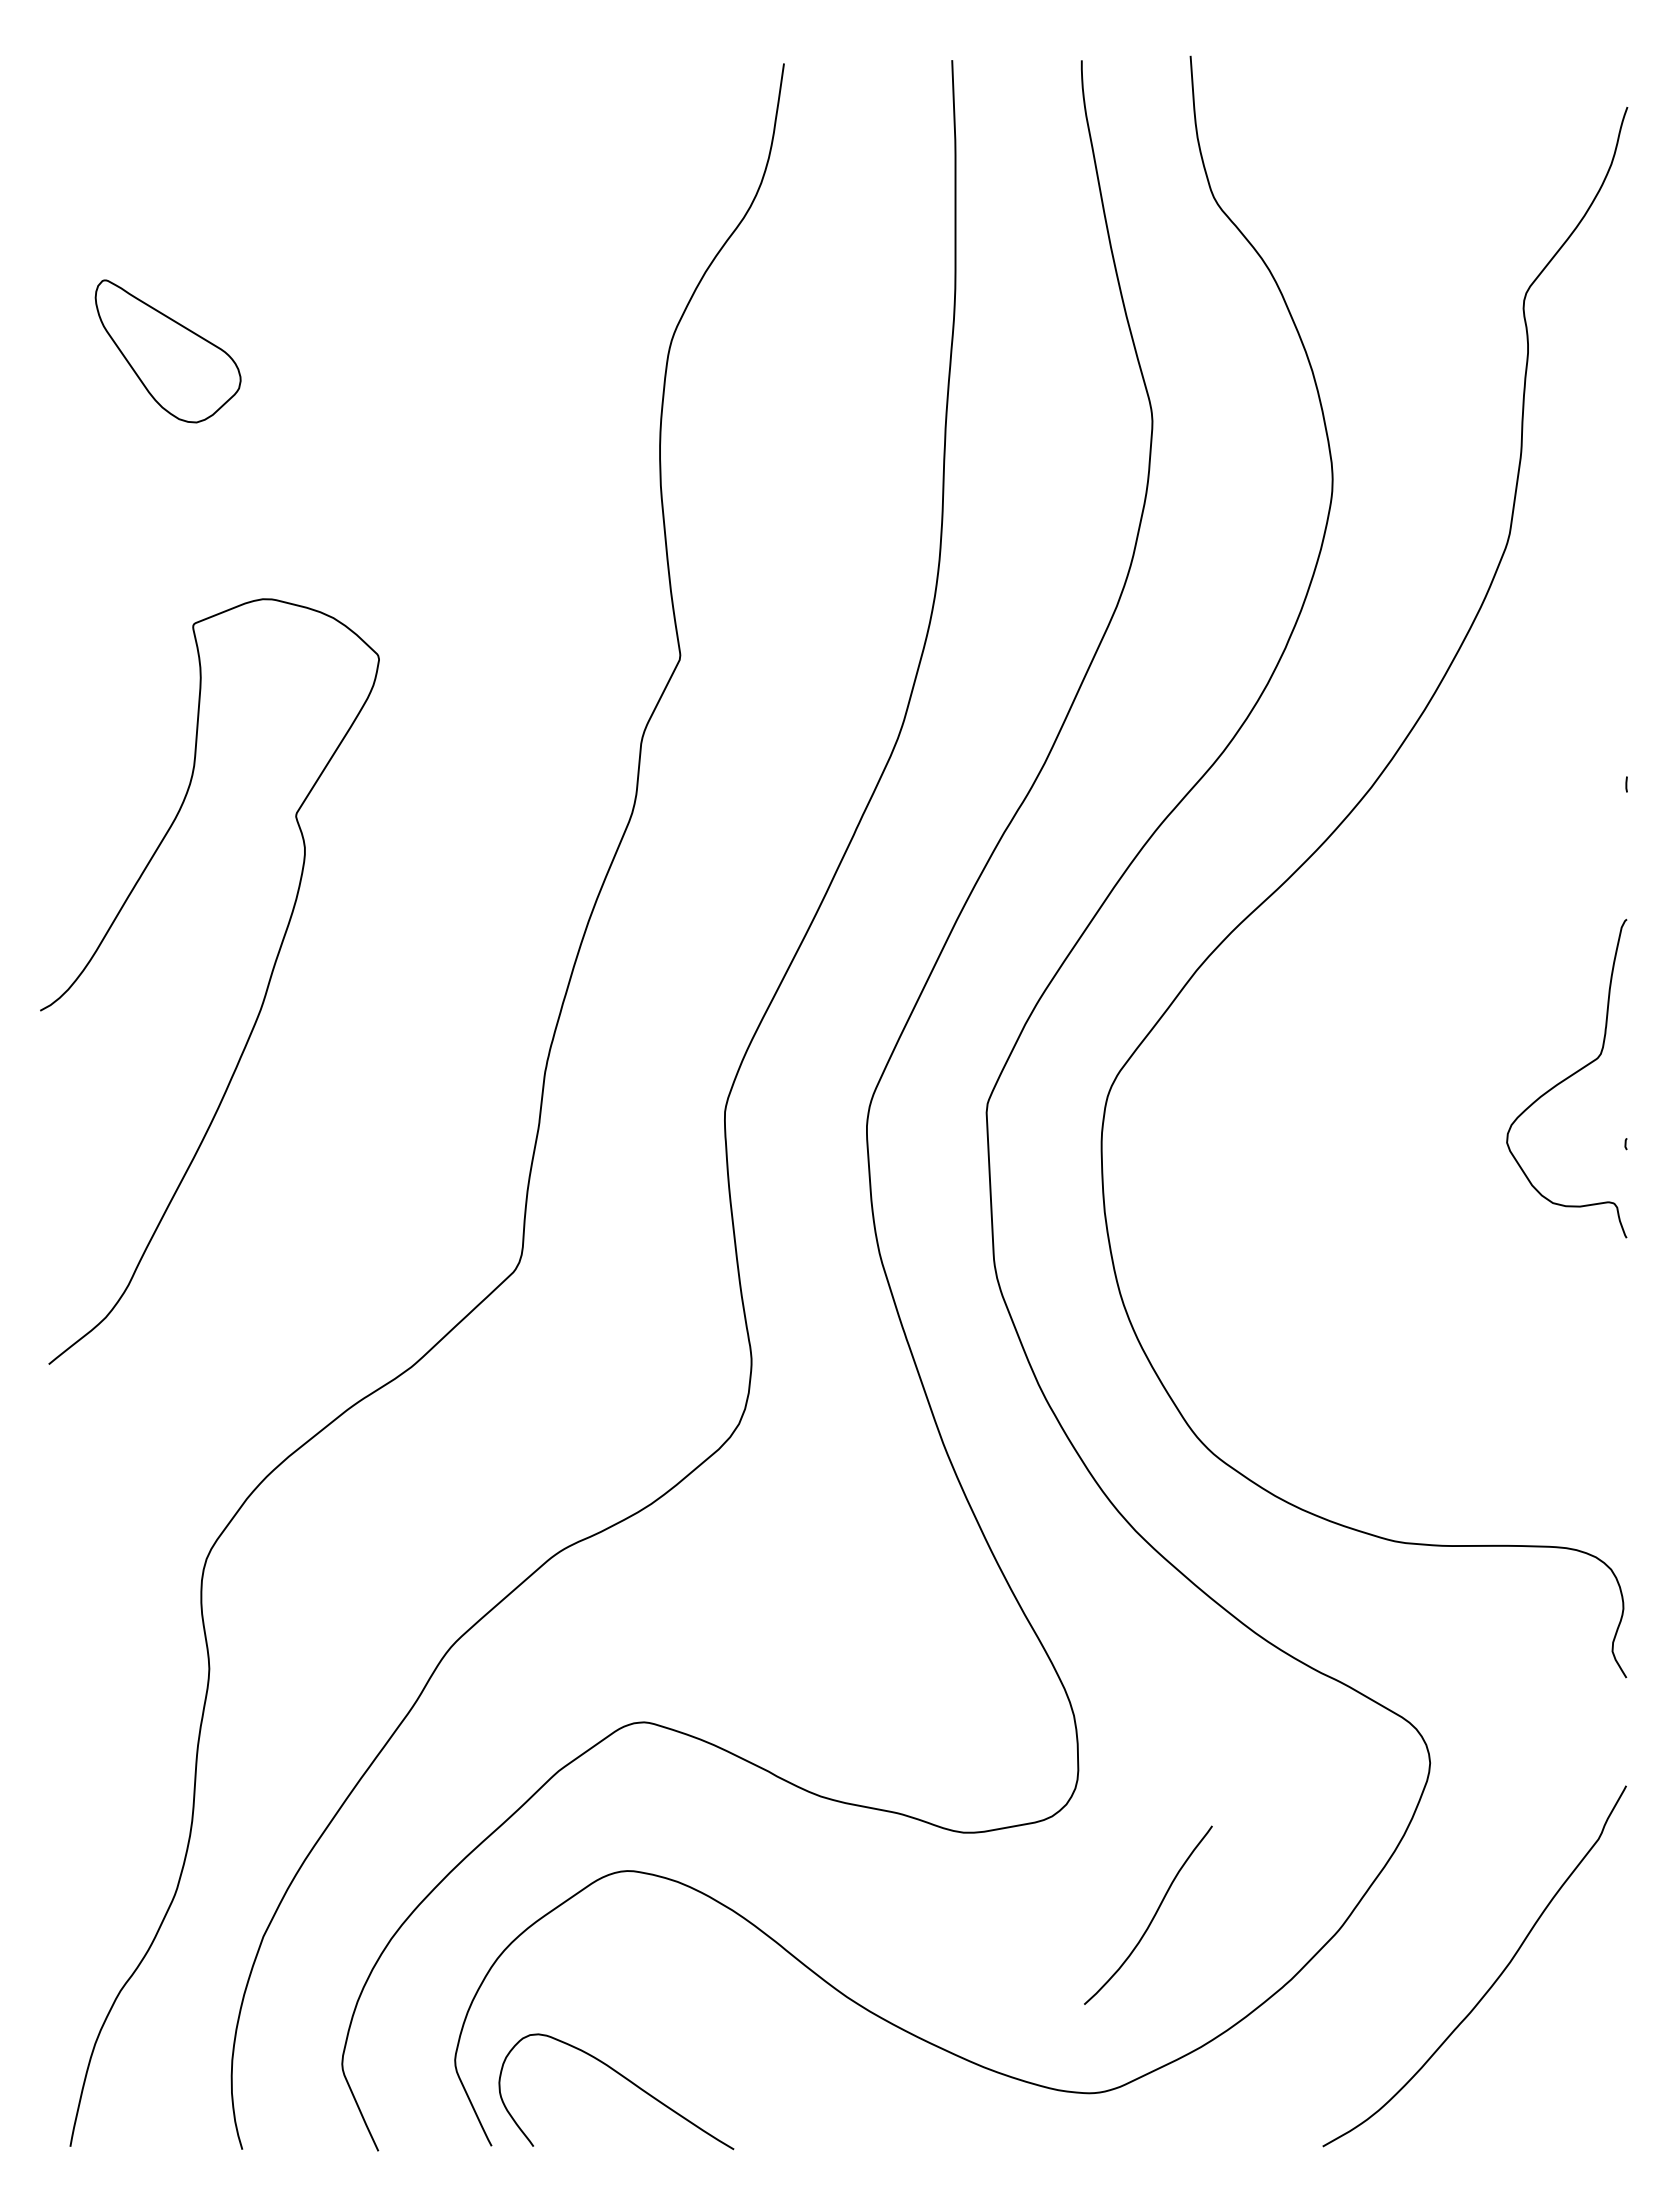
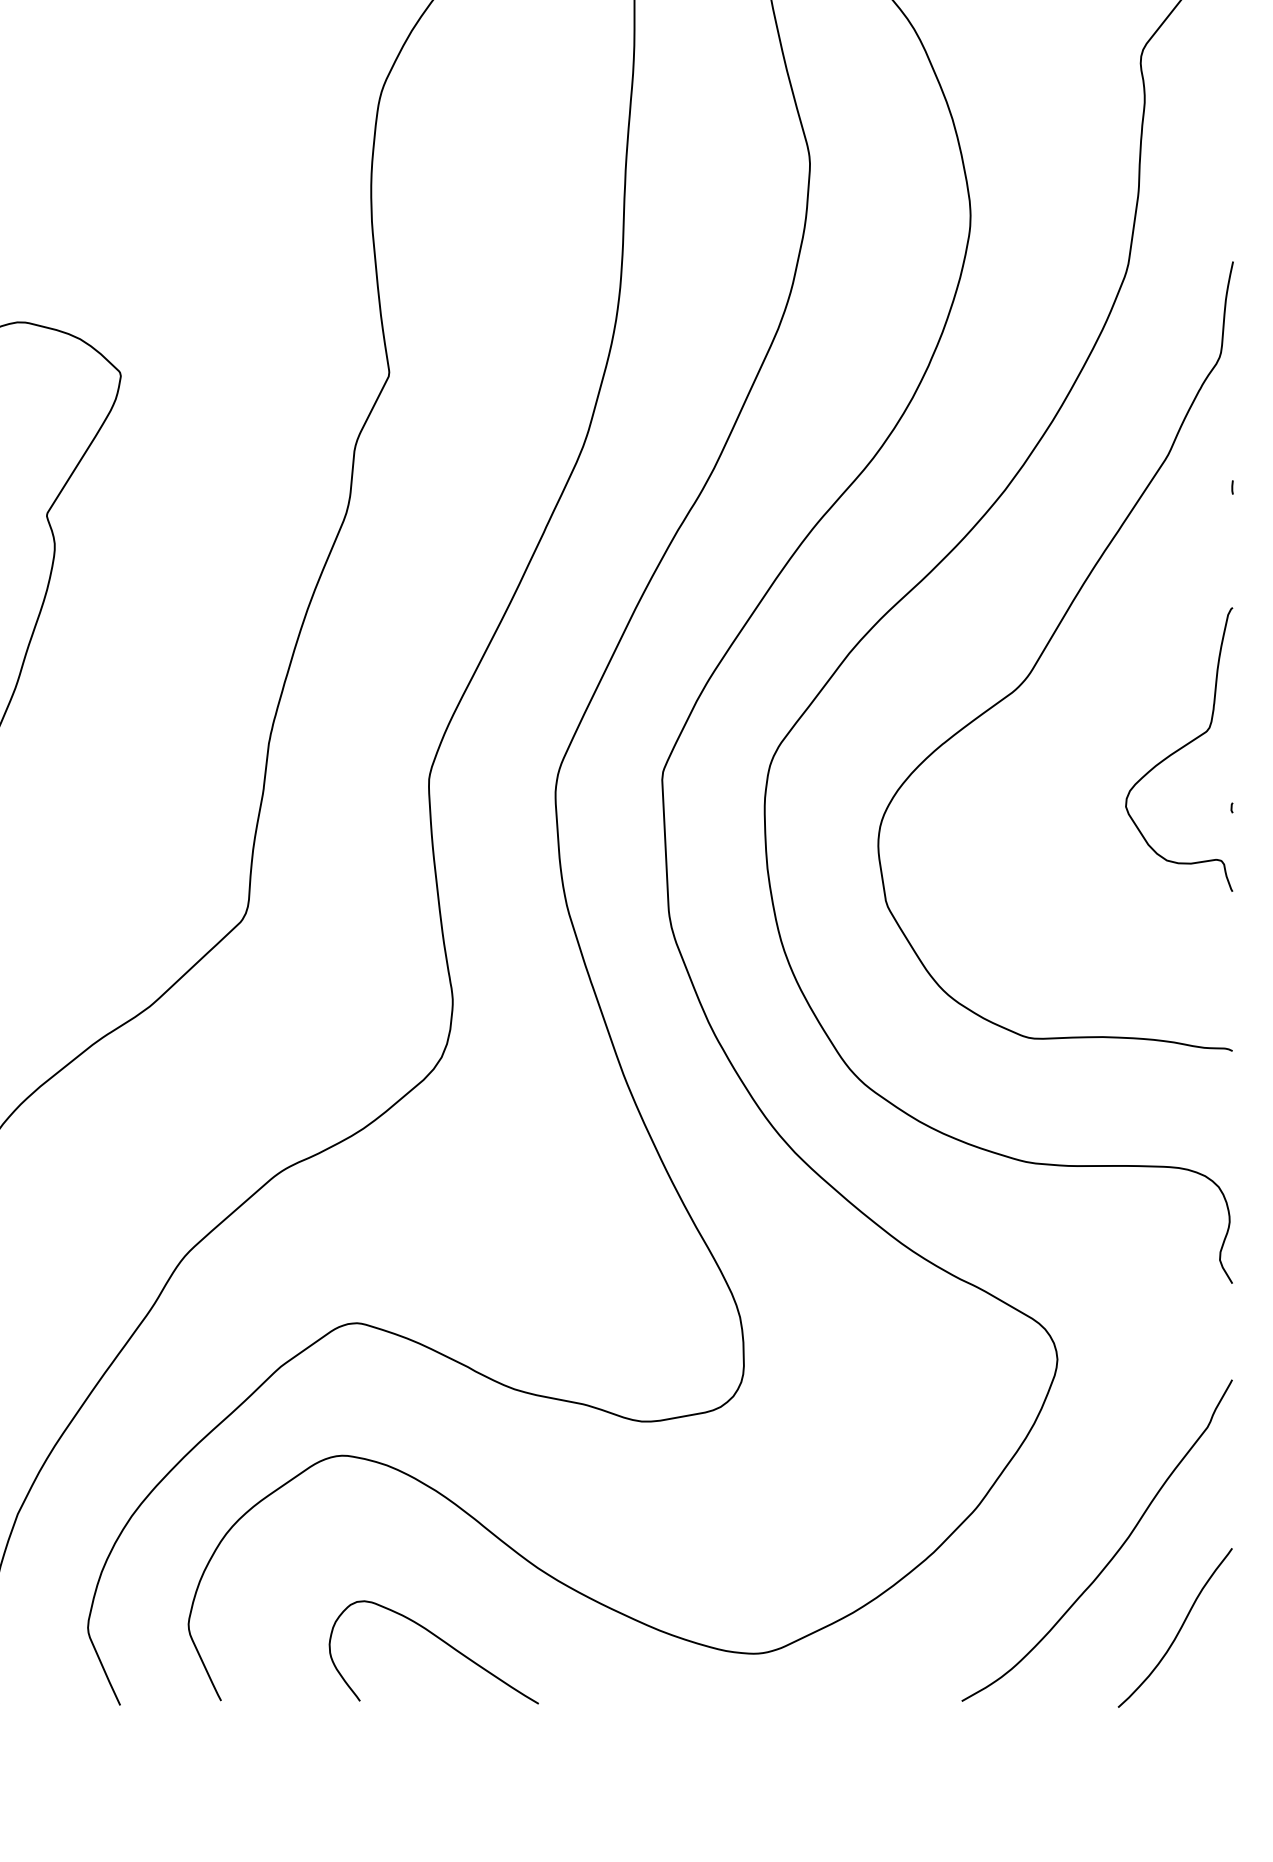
curve: (1417, 965) -> (1046, 648), added
curve: (1152, 1917) -> (1178, 1629), moved
curve: (625, 2079) -> (442, 1641), moved

